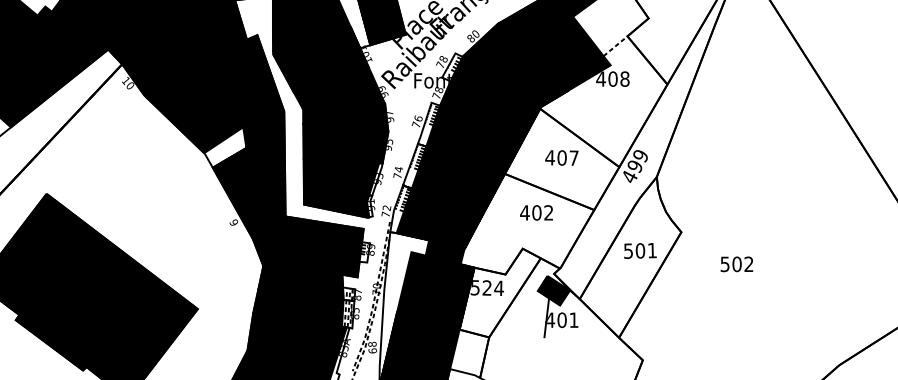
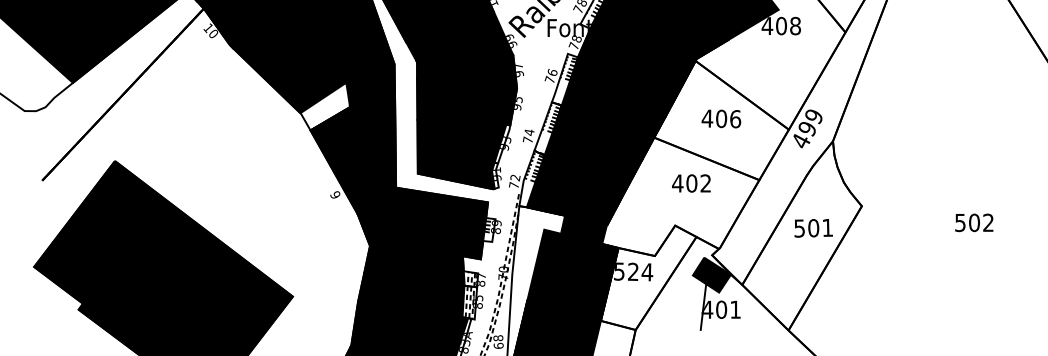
text: (573, 158) -> (734, 119), 407 -> 406
text: (736, 264) -> (973, 223), moved

